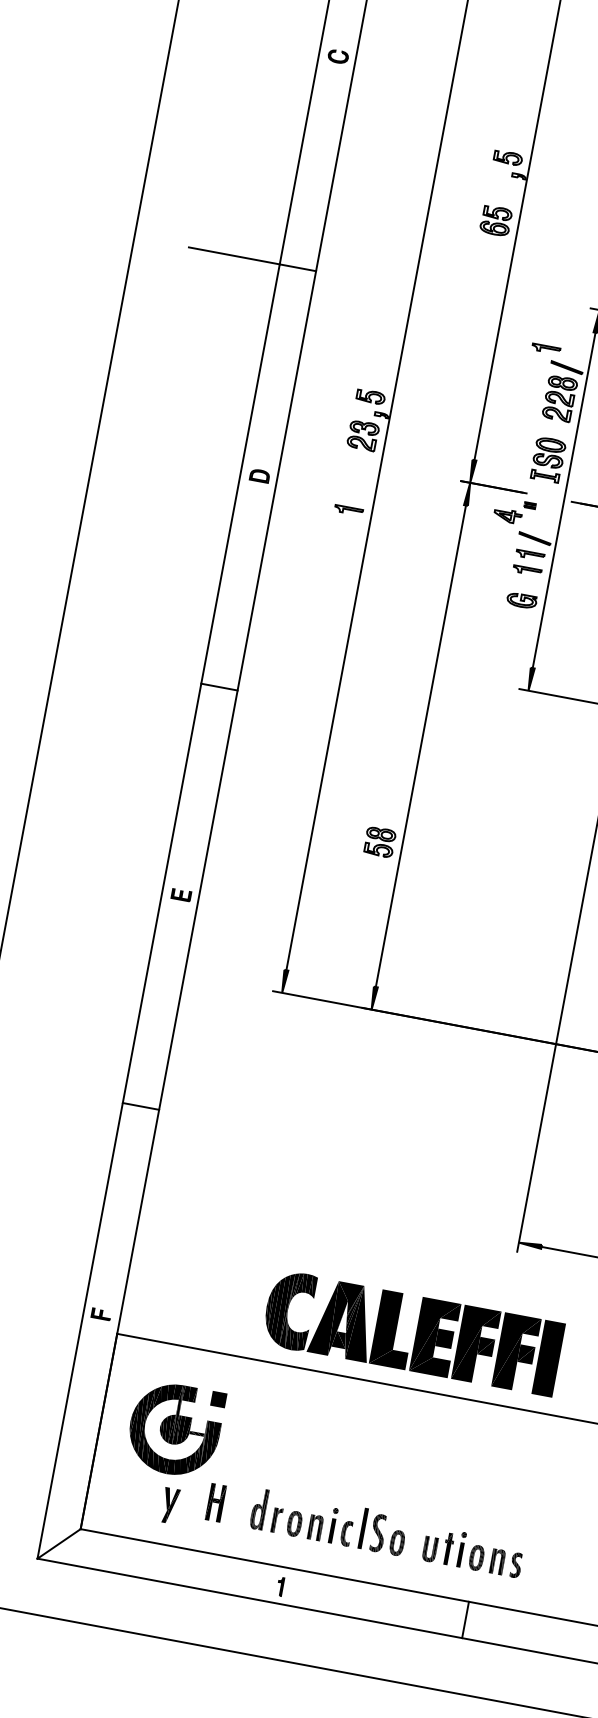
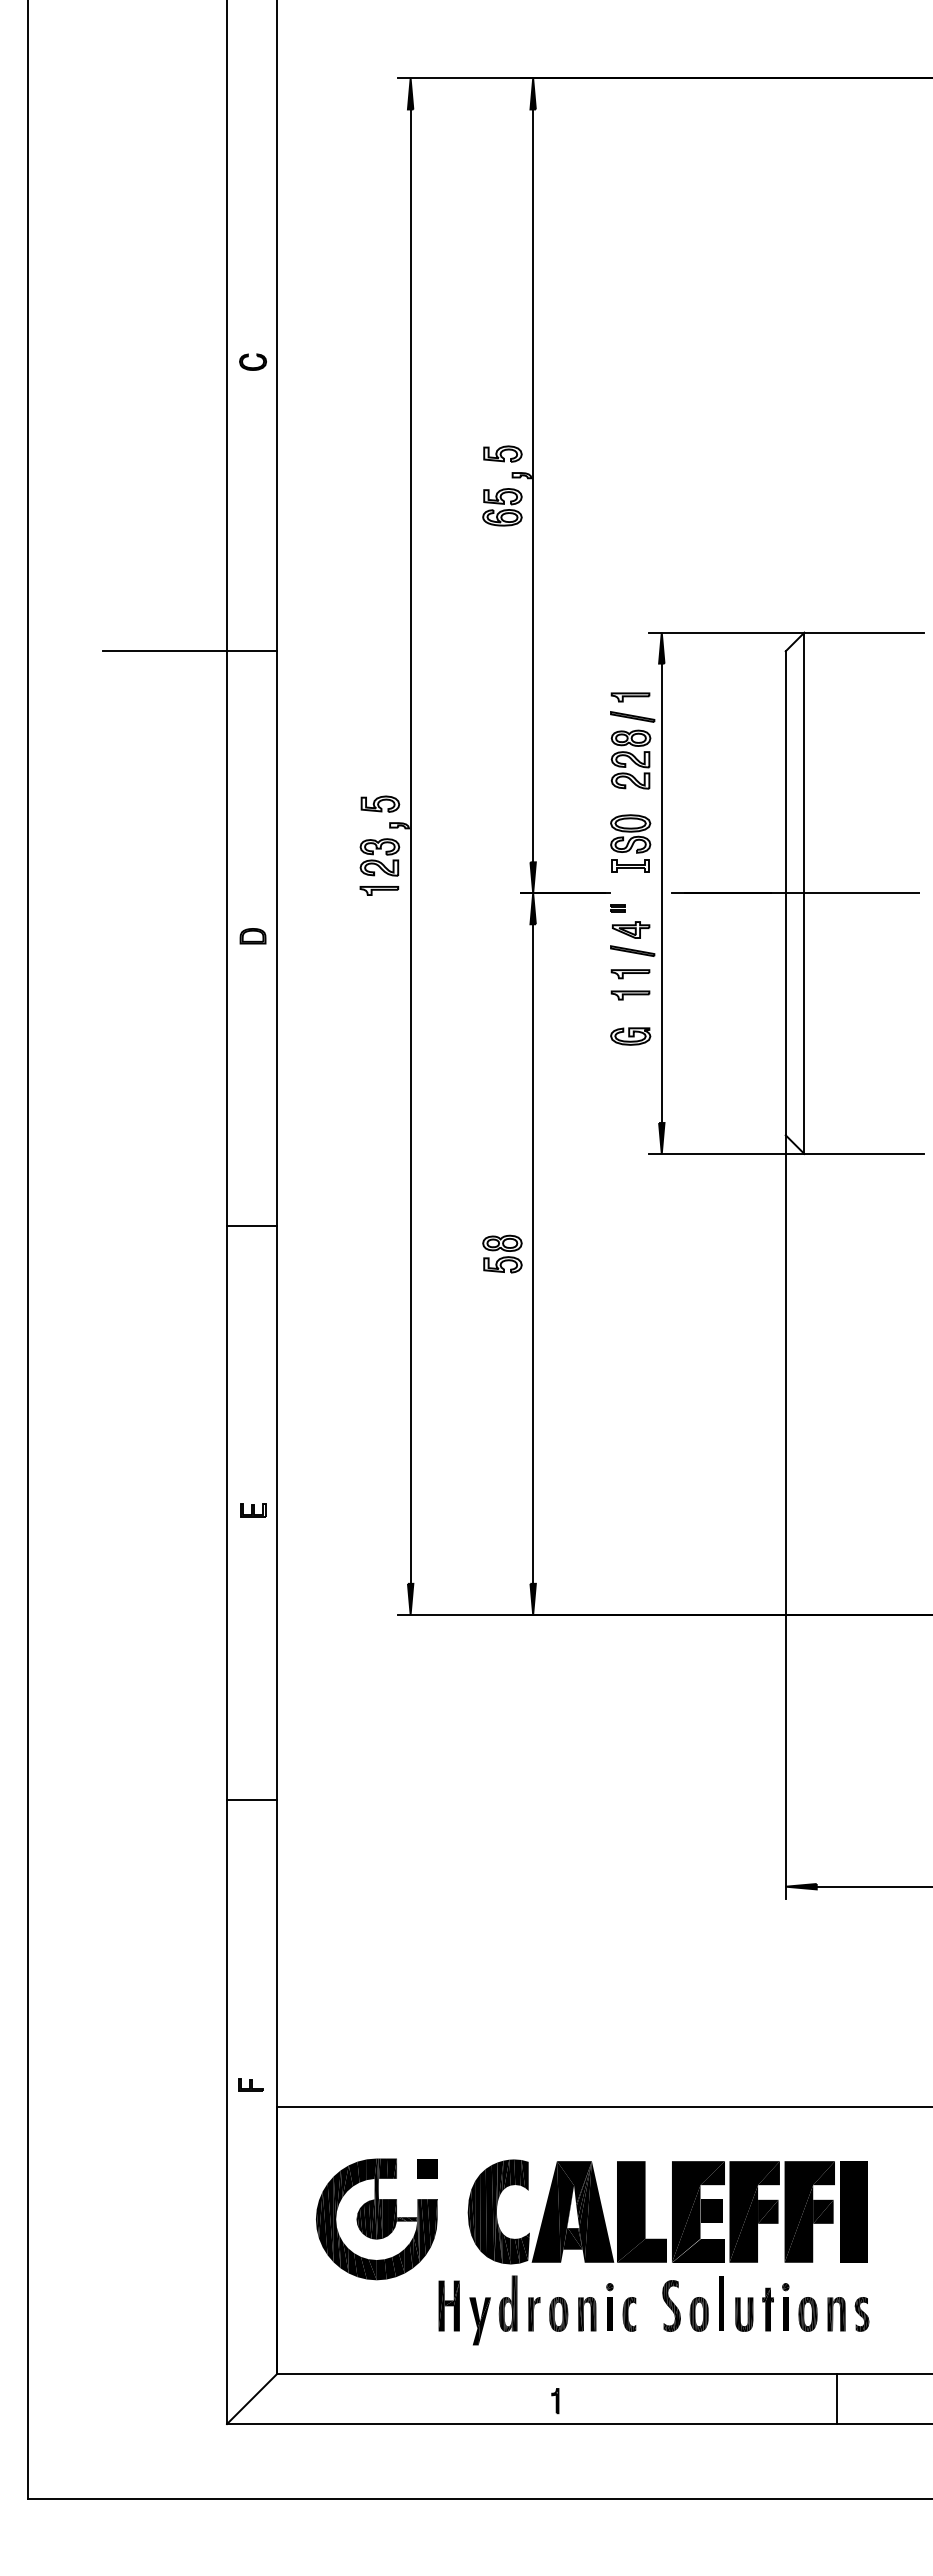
part: (496, 221) -> (502, 507), moved
part: (546, 349) -> (630, 697), moved
part: (348, 510) -> (379, 890), moved
part: (508, 515) -> (631, 929), moved
part: (379, 841) -> (502, 1253), moved
part: (412, 1332) -> (667, 2211), moved
part: (169, 1505) -> (479, 2321), moved
line: (363, 1528) -> (721, 2303), moved
line: (465, 1620) -> (836, 2399), moved

